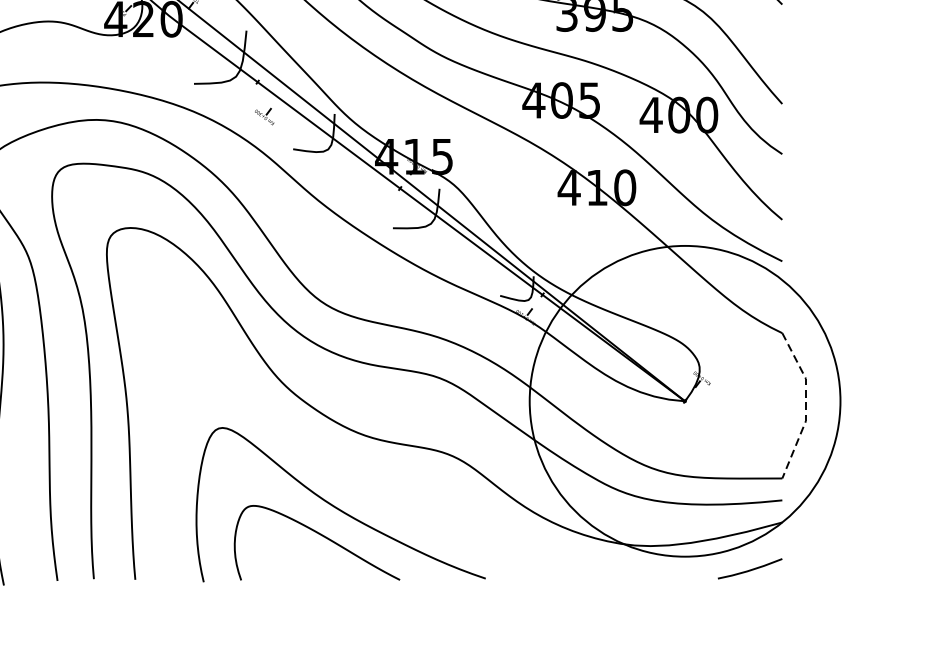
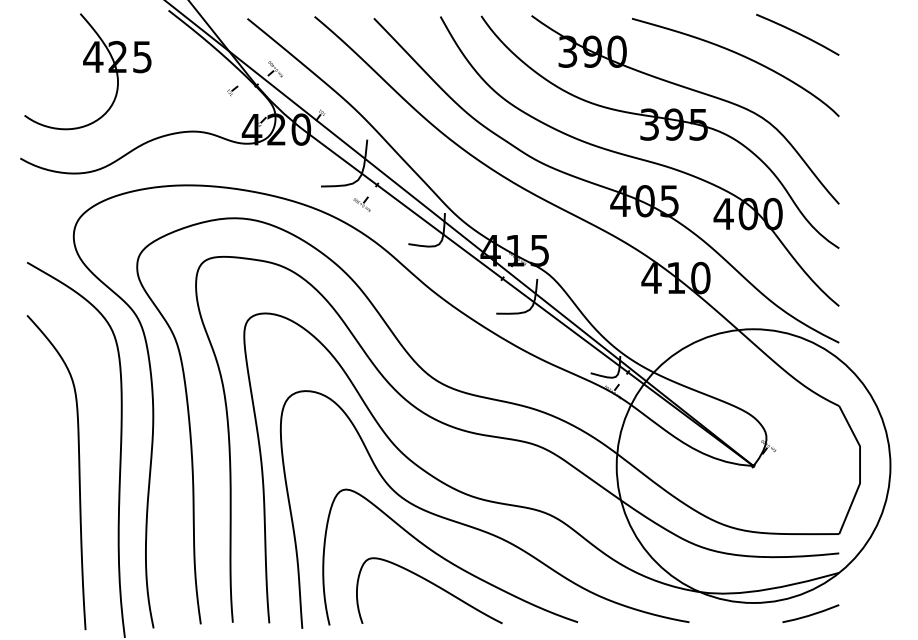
part: (263, 115) -> (361, 203), moved
line: (806, 405) -> (860, 469), dashed -> solid
curve: (373, 472) -> (479, 528), added

